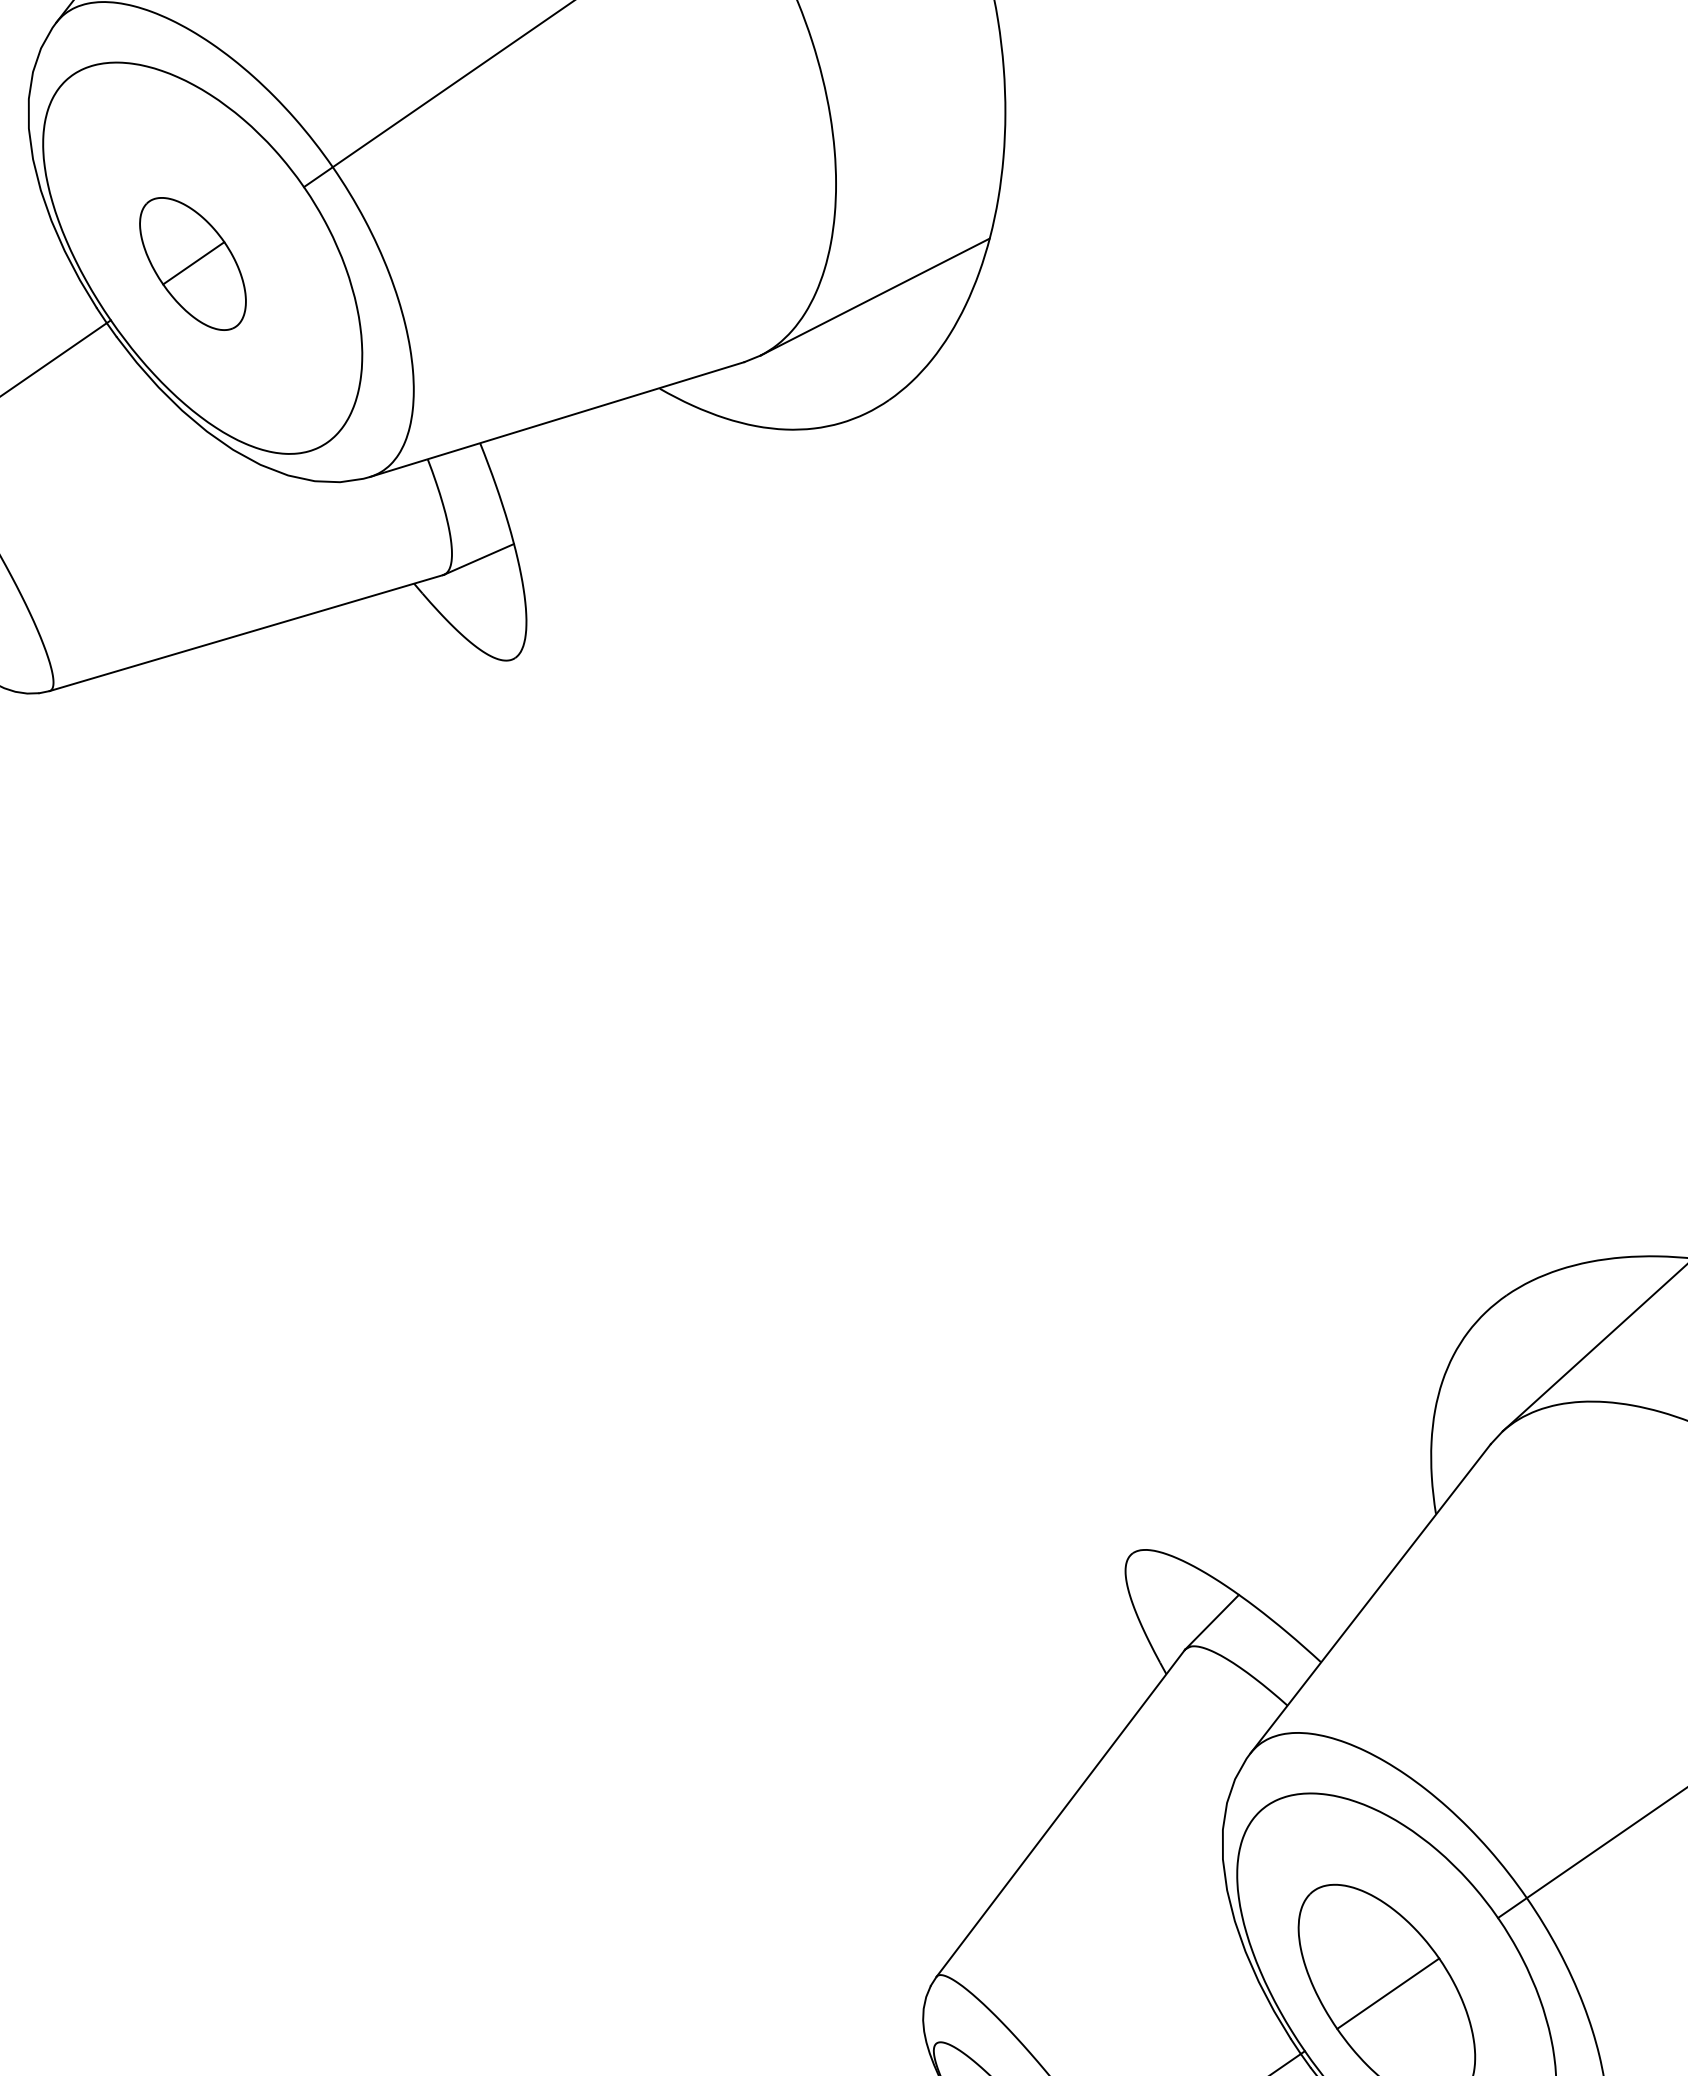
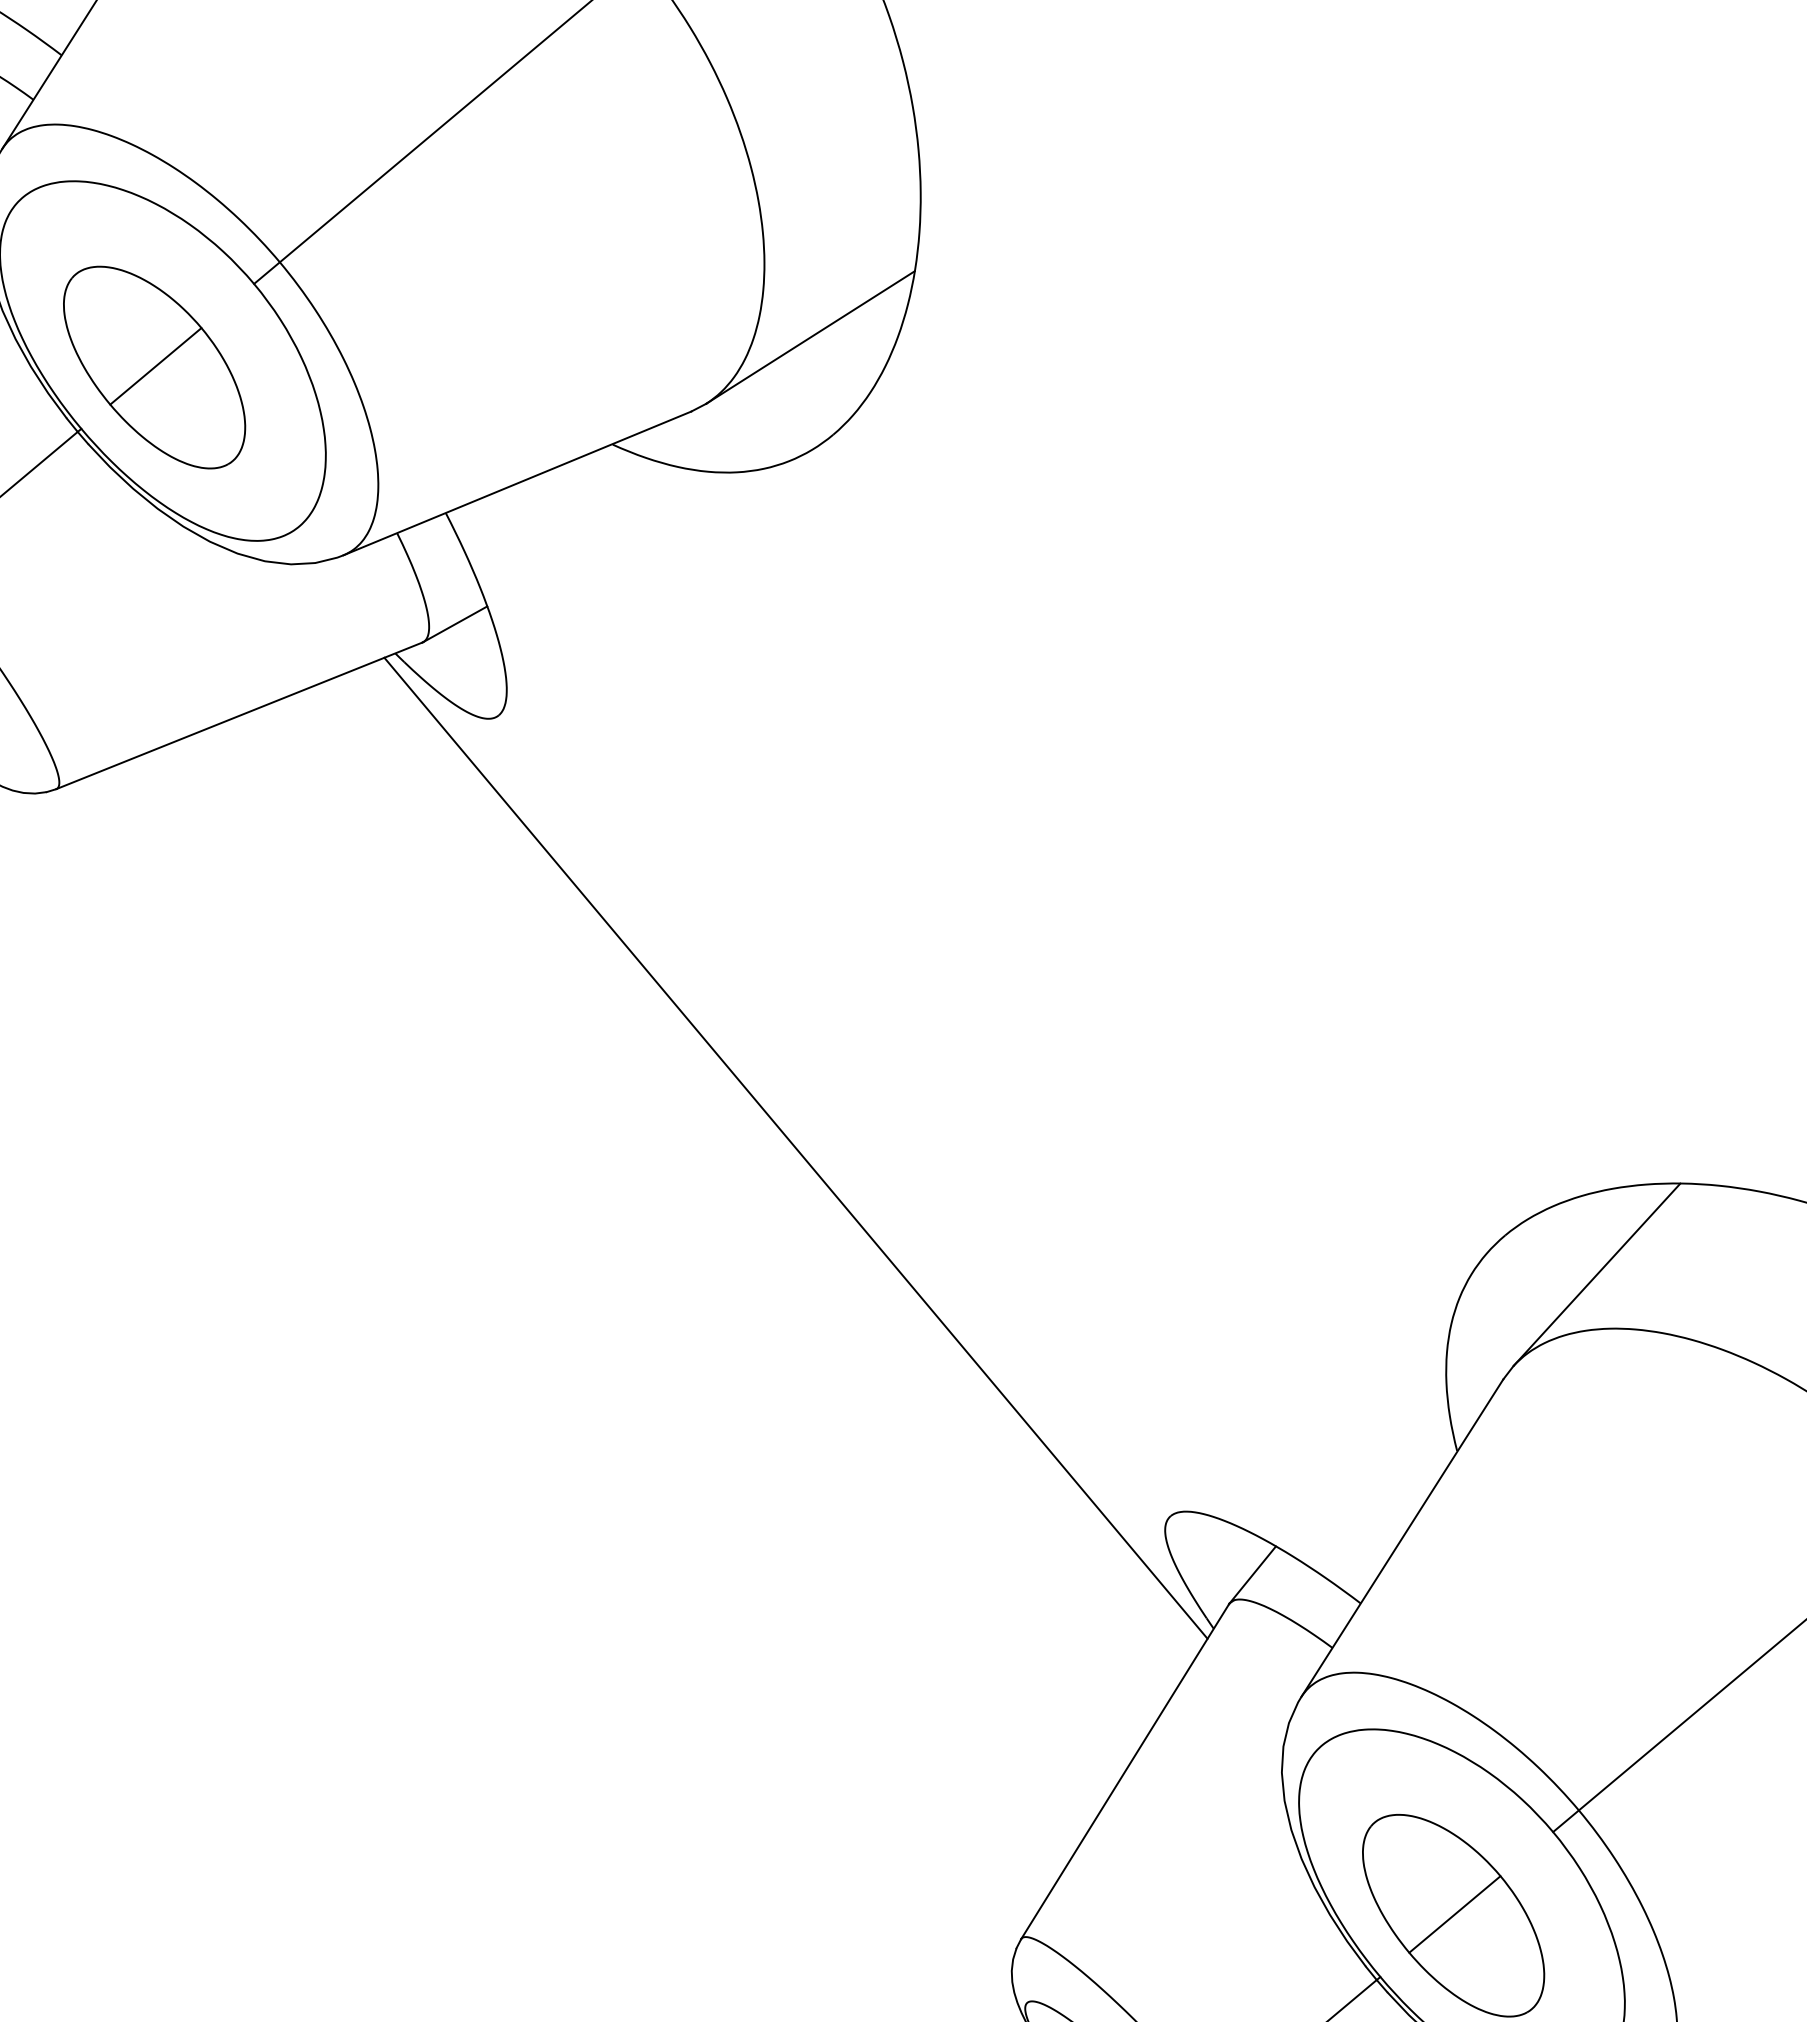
part: (192, 263) -> (154, 367), size x1.67
line: (780, 1134) -> (795, 1147), added

